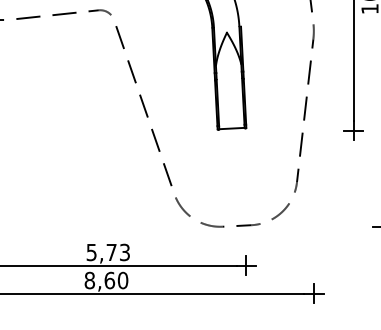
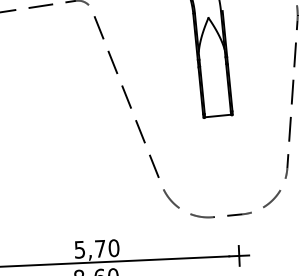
text: (124, 252) -> (113, 248), 5,73 -> 5,70

